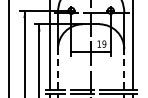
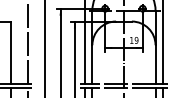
line: (58, 68) -> (92, 63), dashed -> solid
line: (124, 68) -> (155, 63), dashed -> solid

